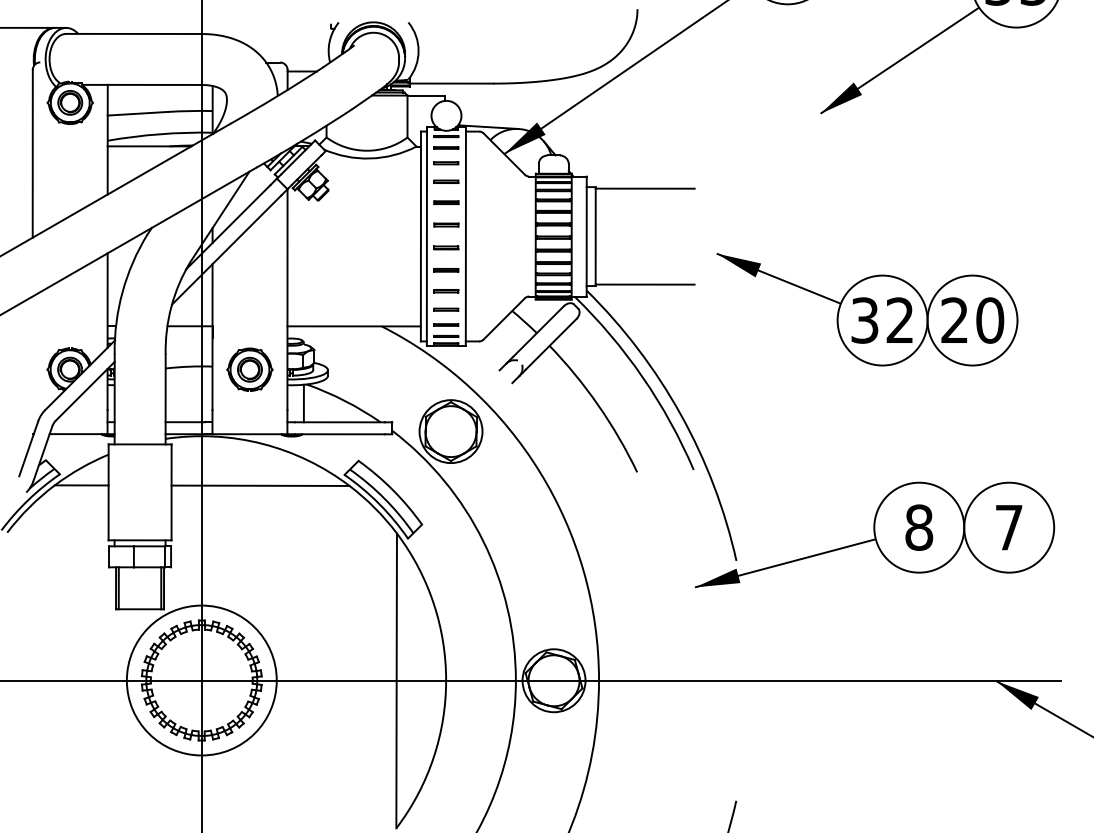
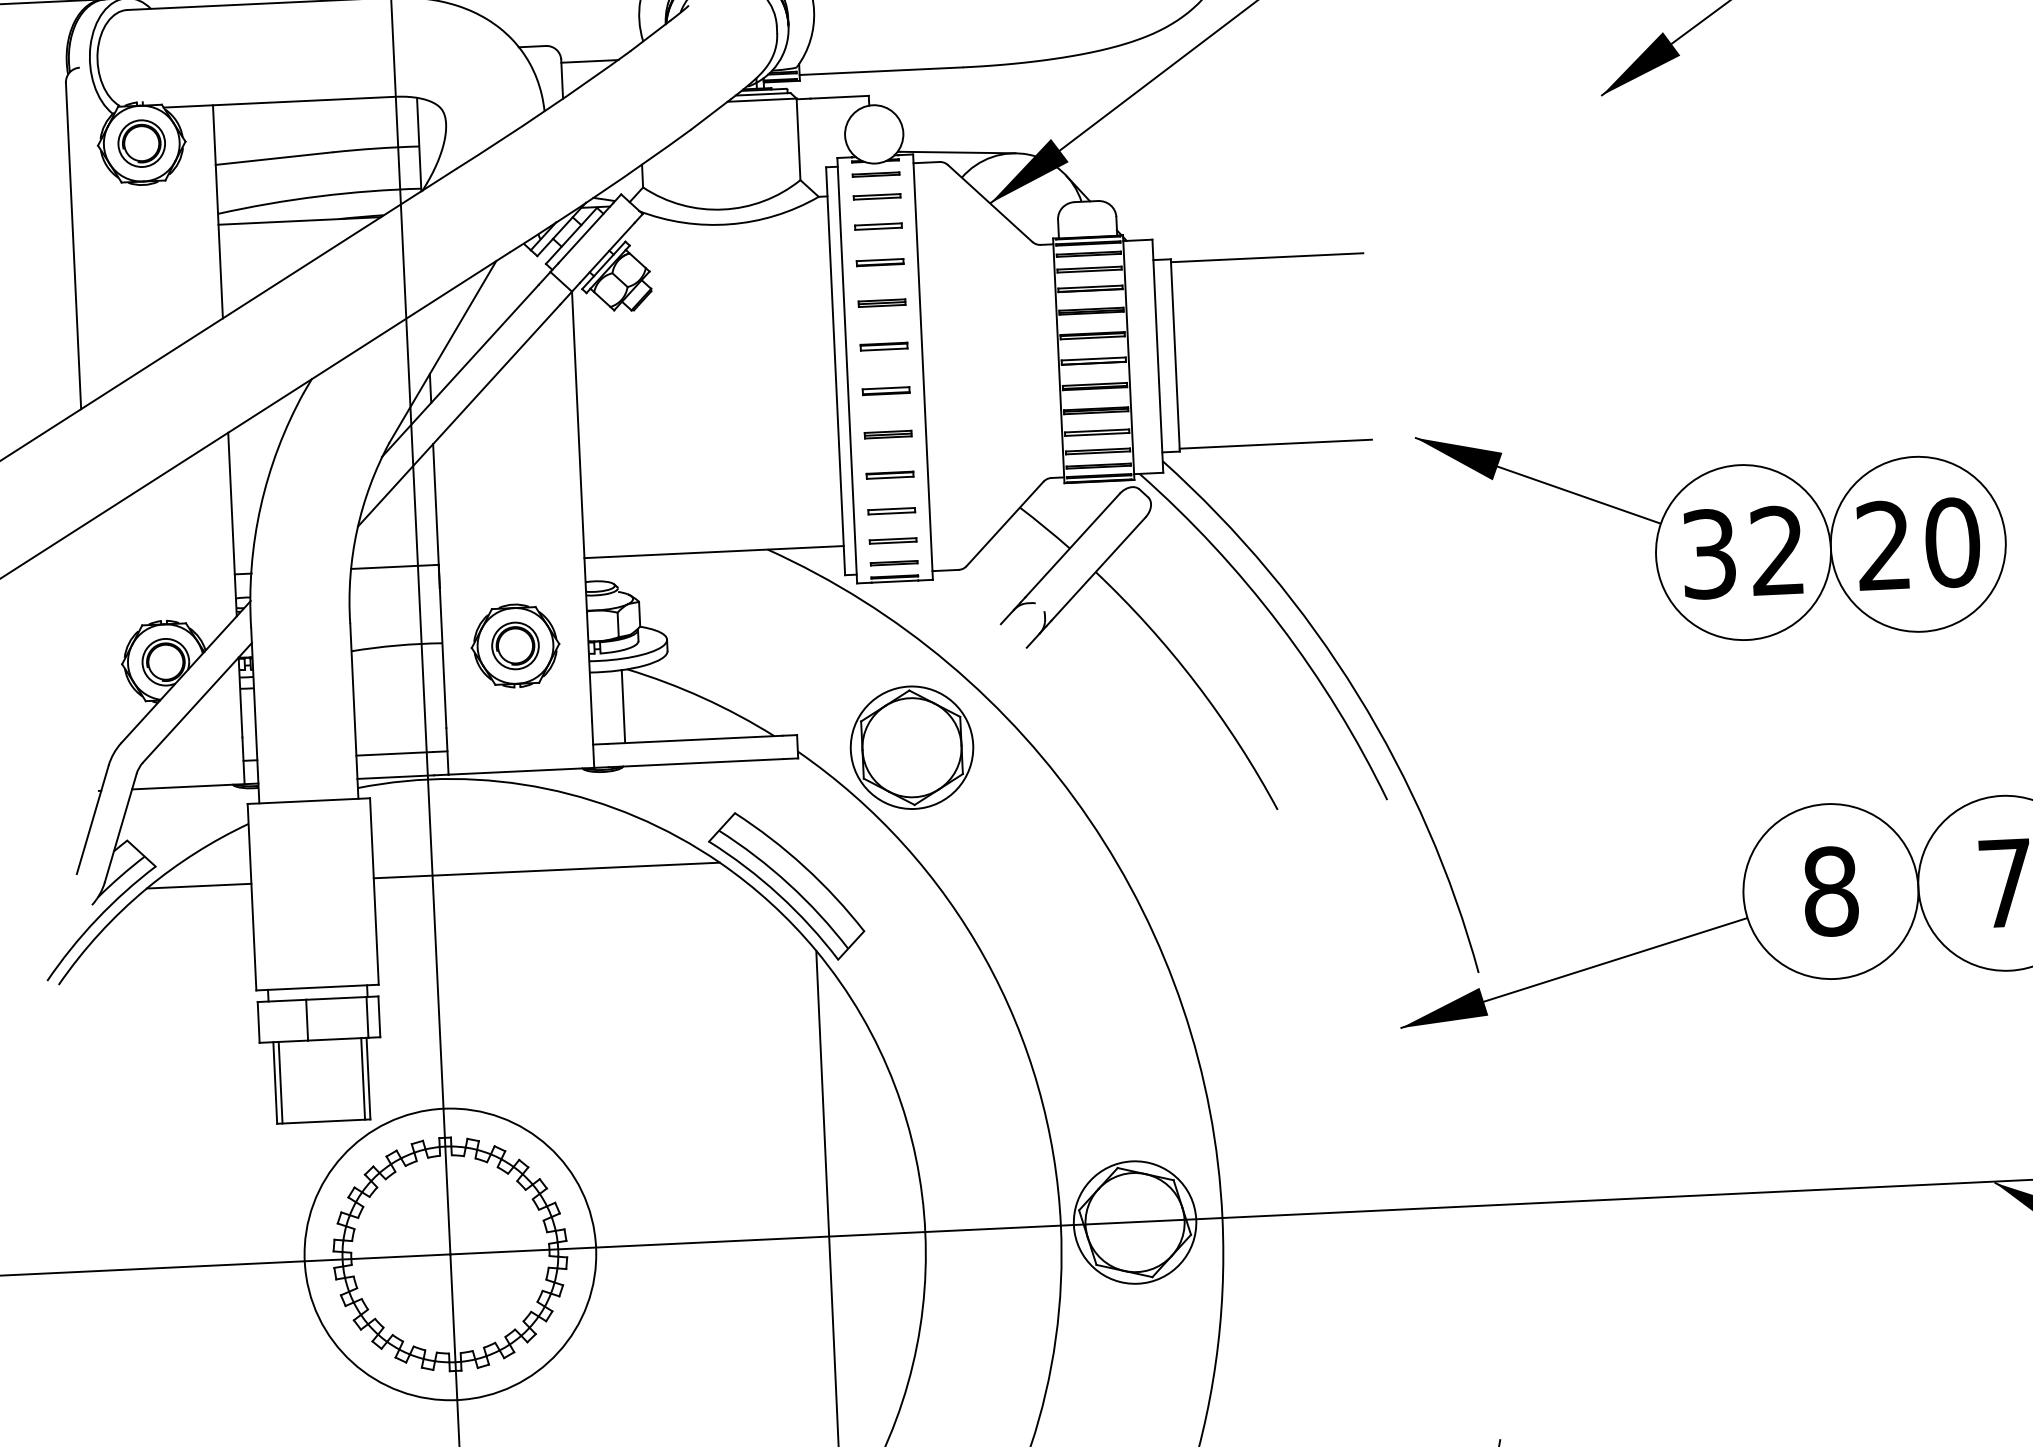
part: (867, 309) -> (1713, 532), moved

